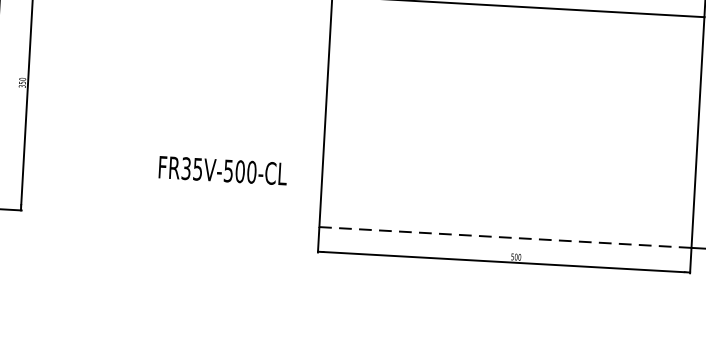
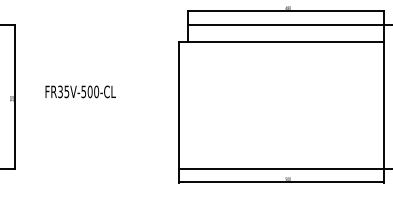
text: (222, 169) -> (80, 91), moved
line: (505, 236) -> (281, 168), dashed -> solid

